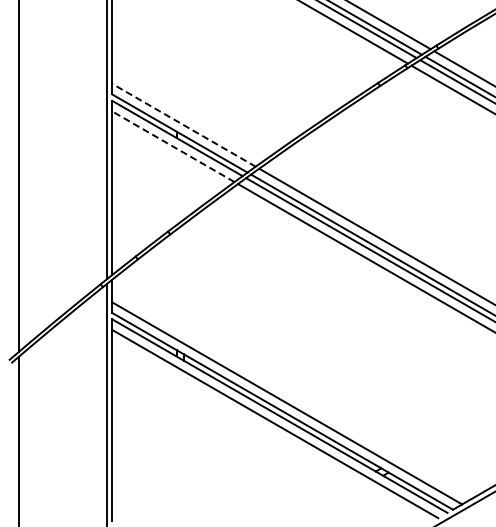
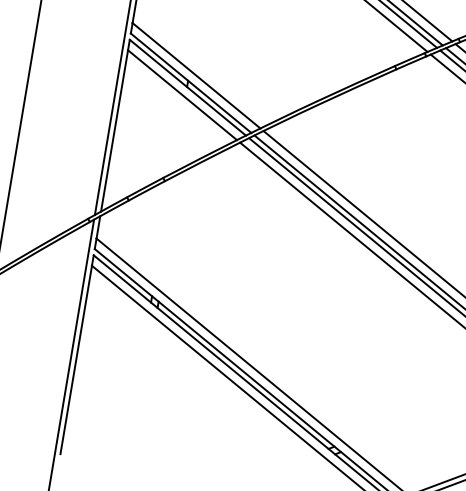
line: (184, 125) -> (196, 76), dashed -> solid
line: (173, 146) -> (182, 94), dashed -> solid

